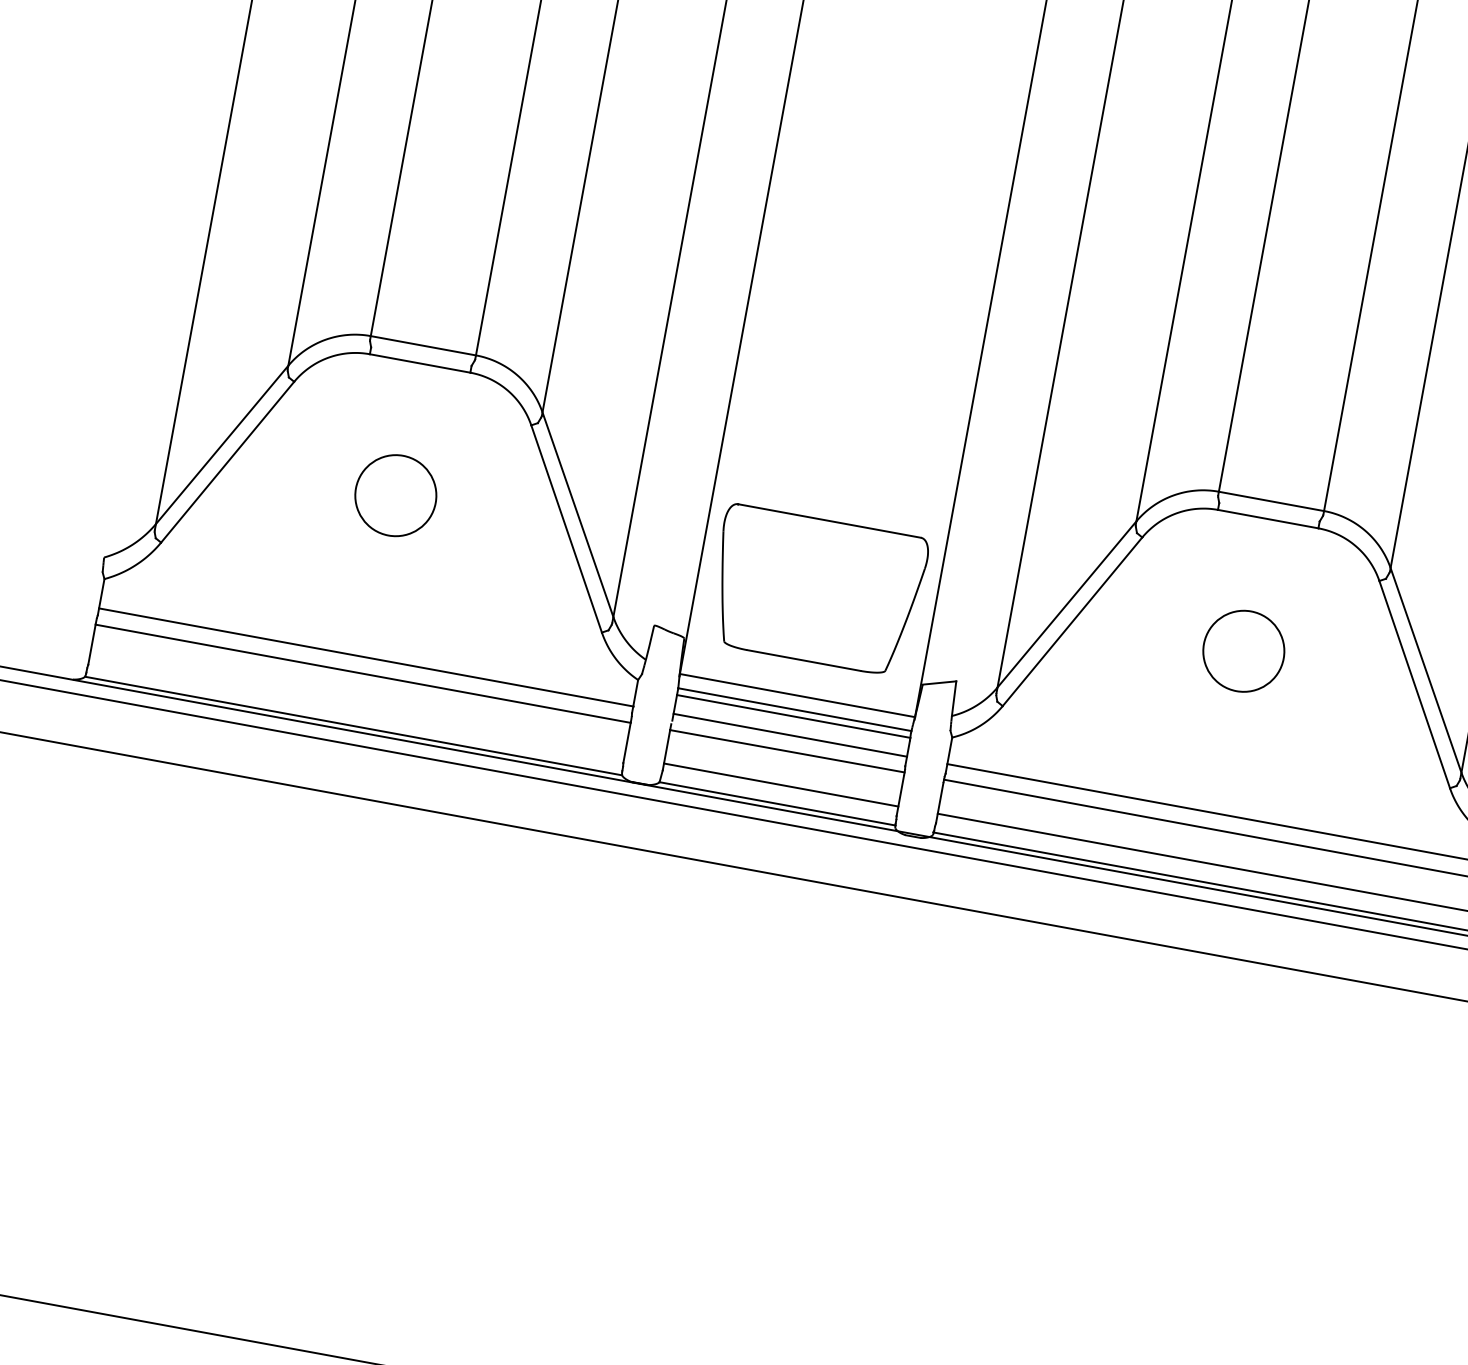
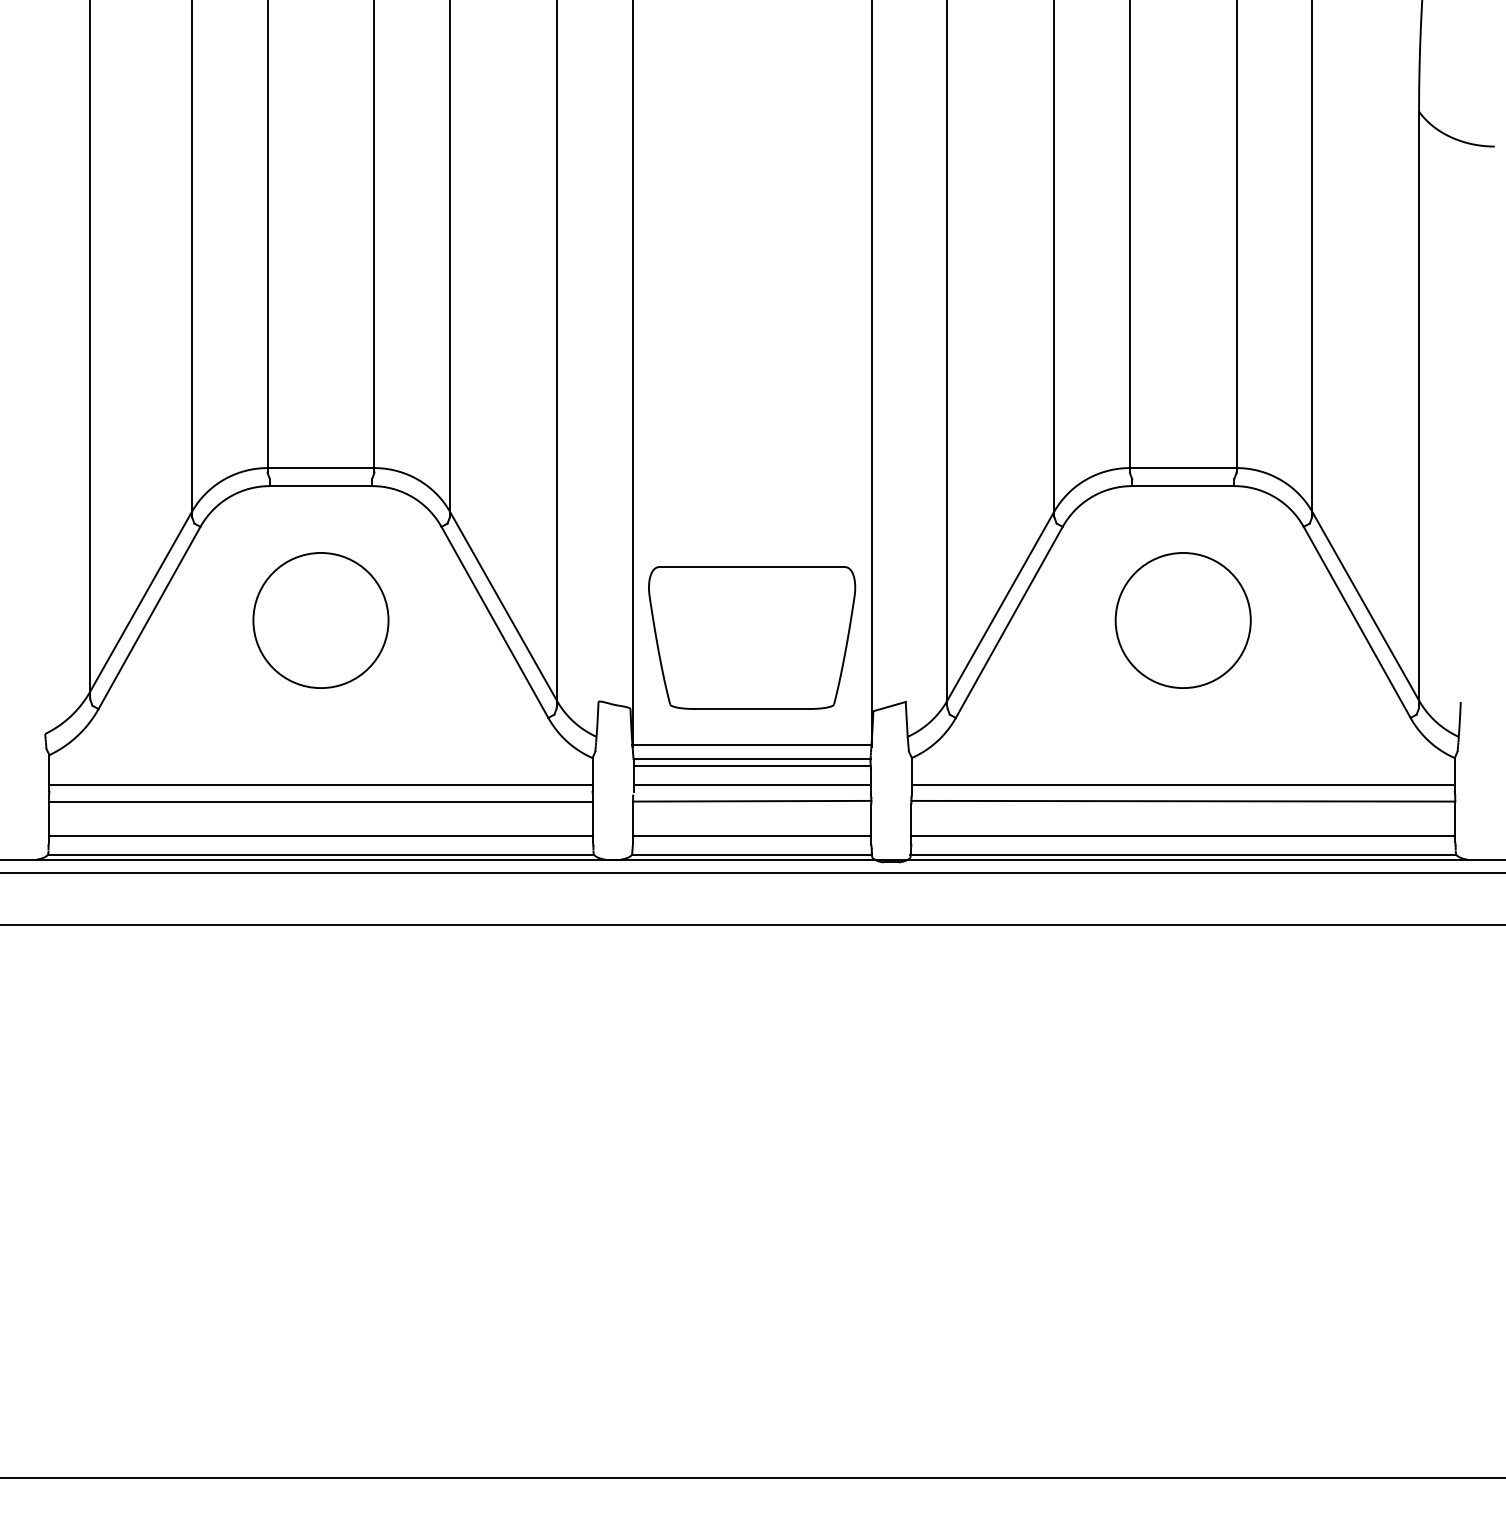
circle: (395, 495) -> (320, 620), size x1.67
circle: (1243, 651) -> (1182, 620), size x1.67
line: (357, 707) -> (321, 835), added

